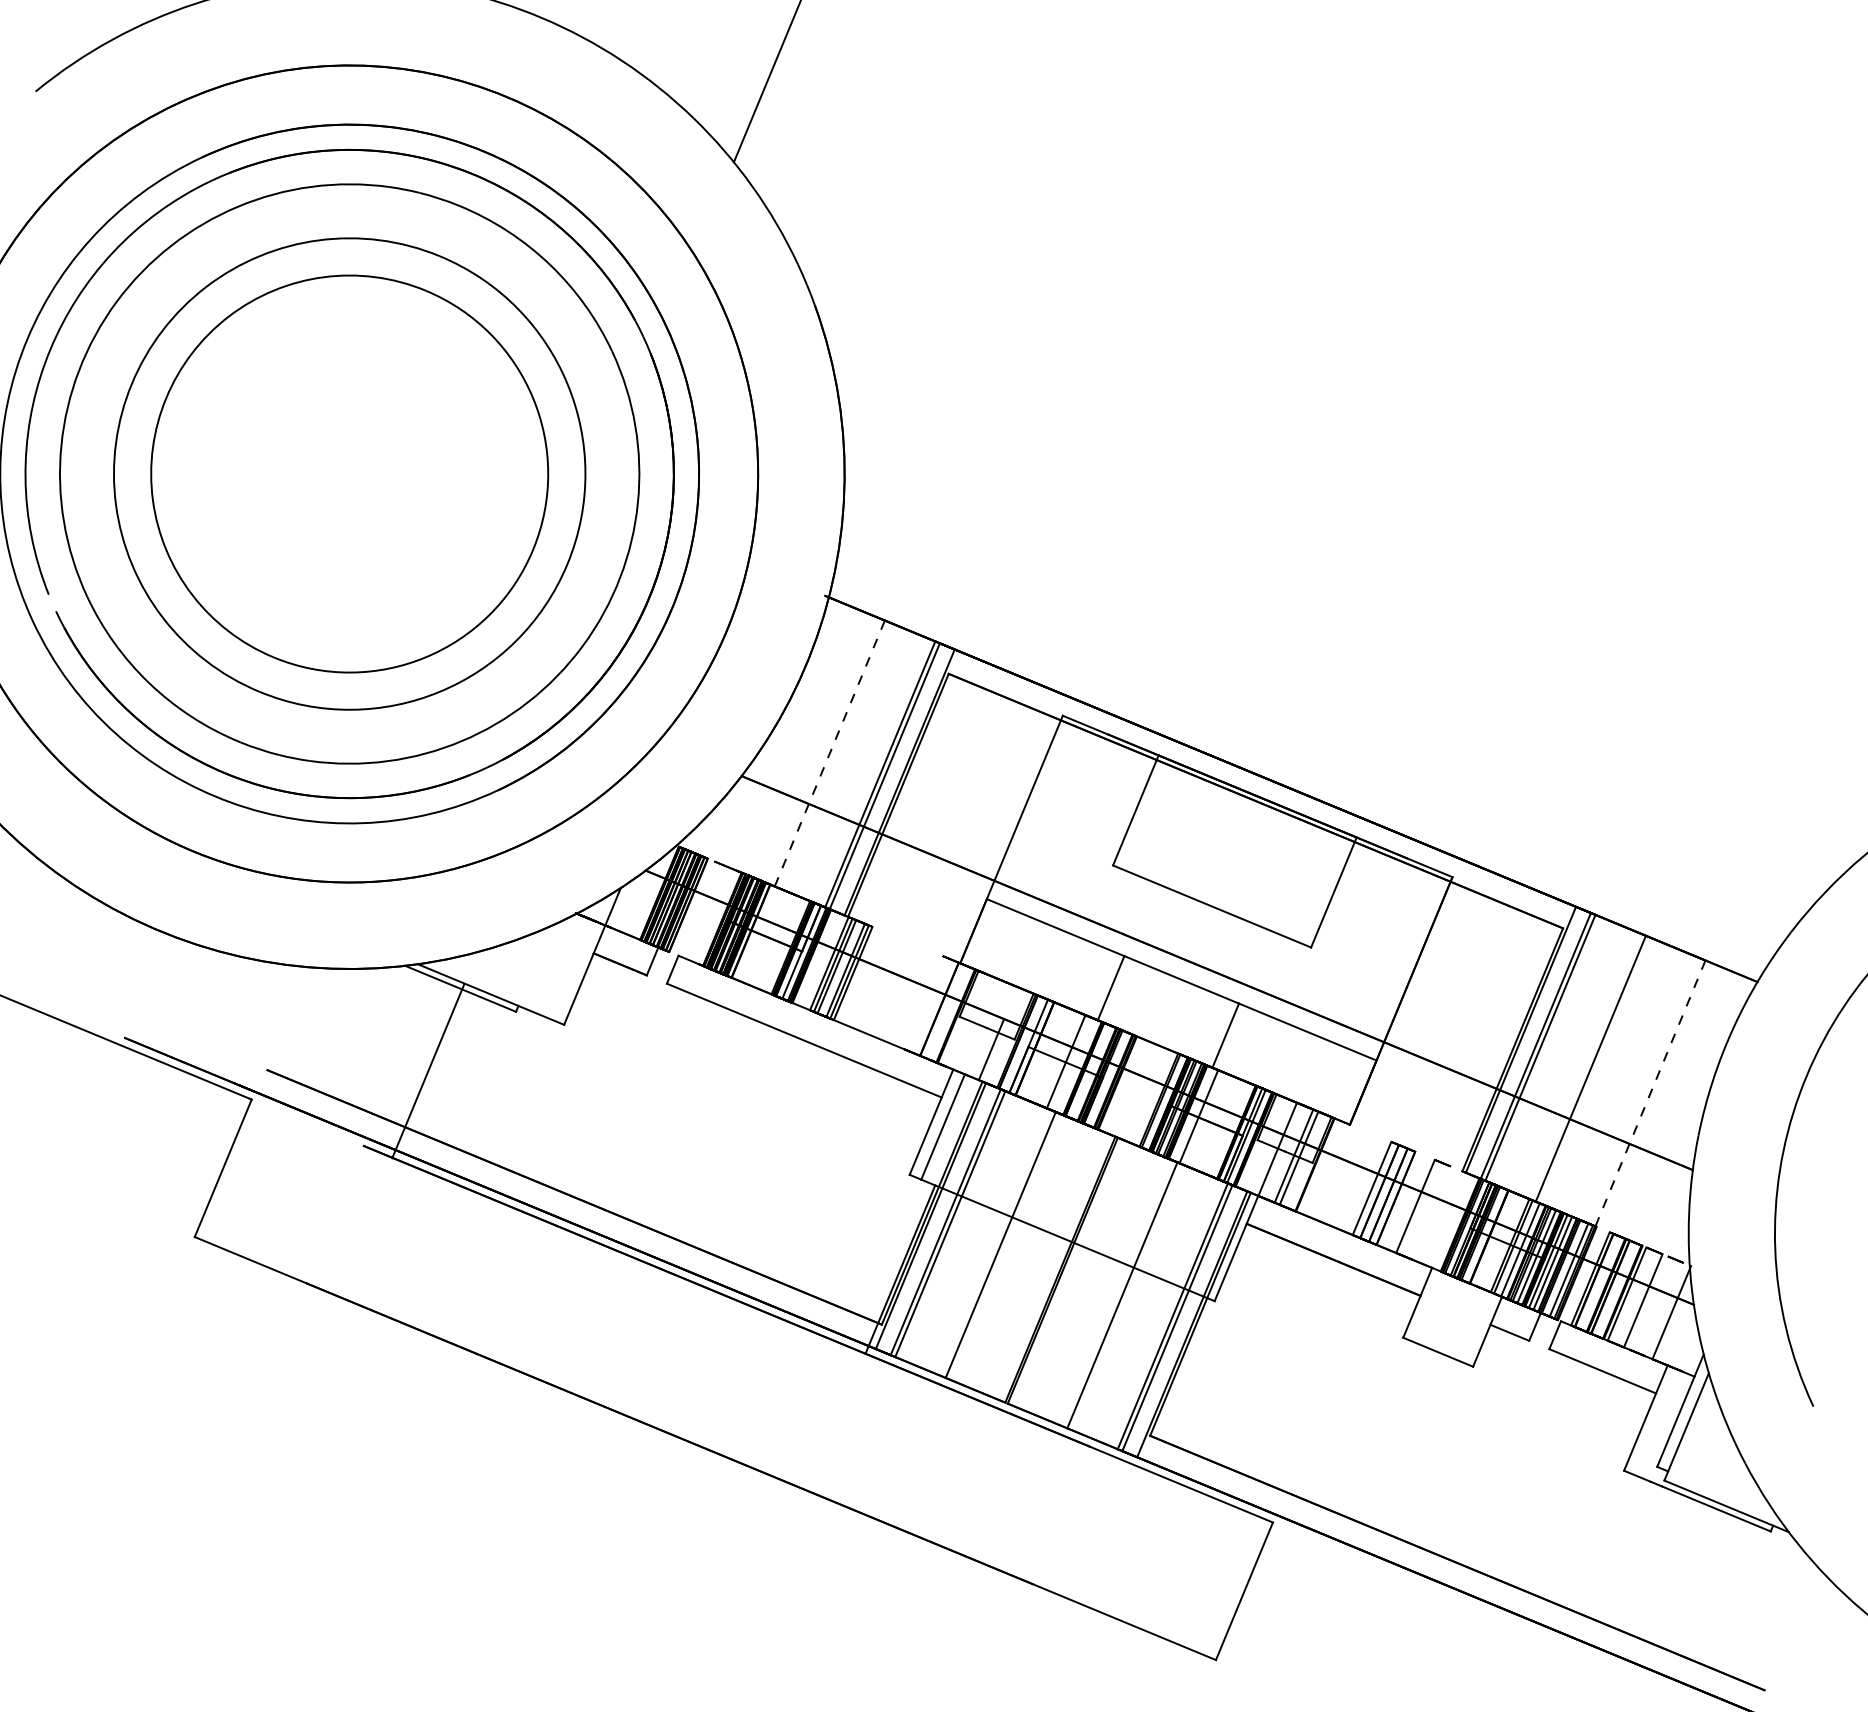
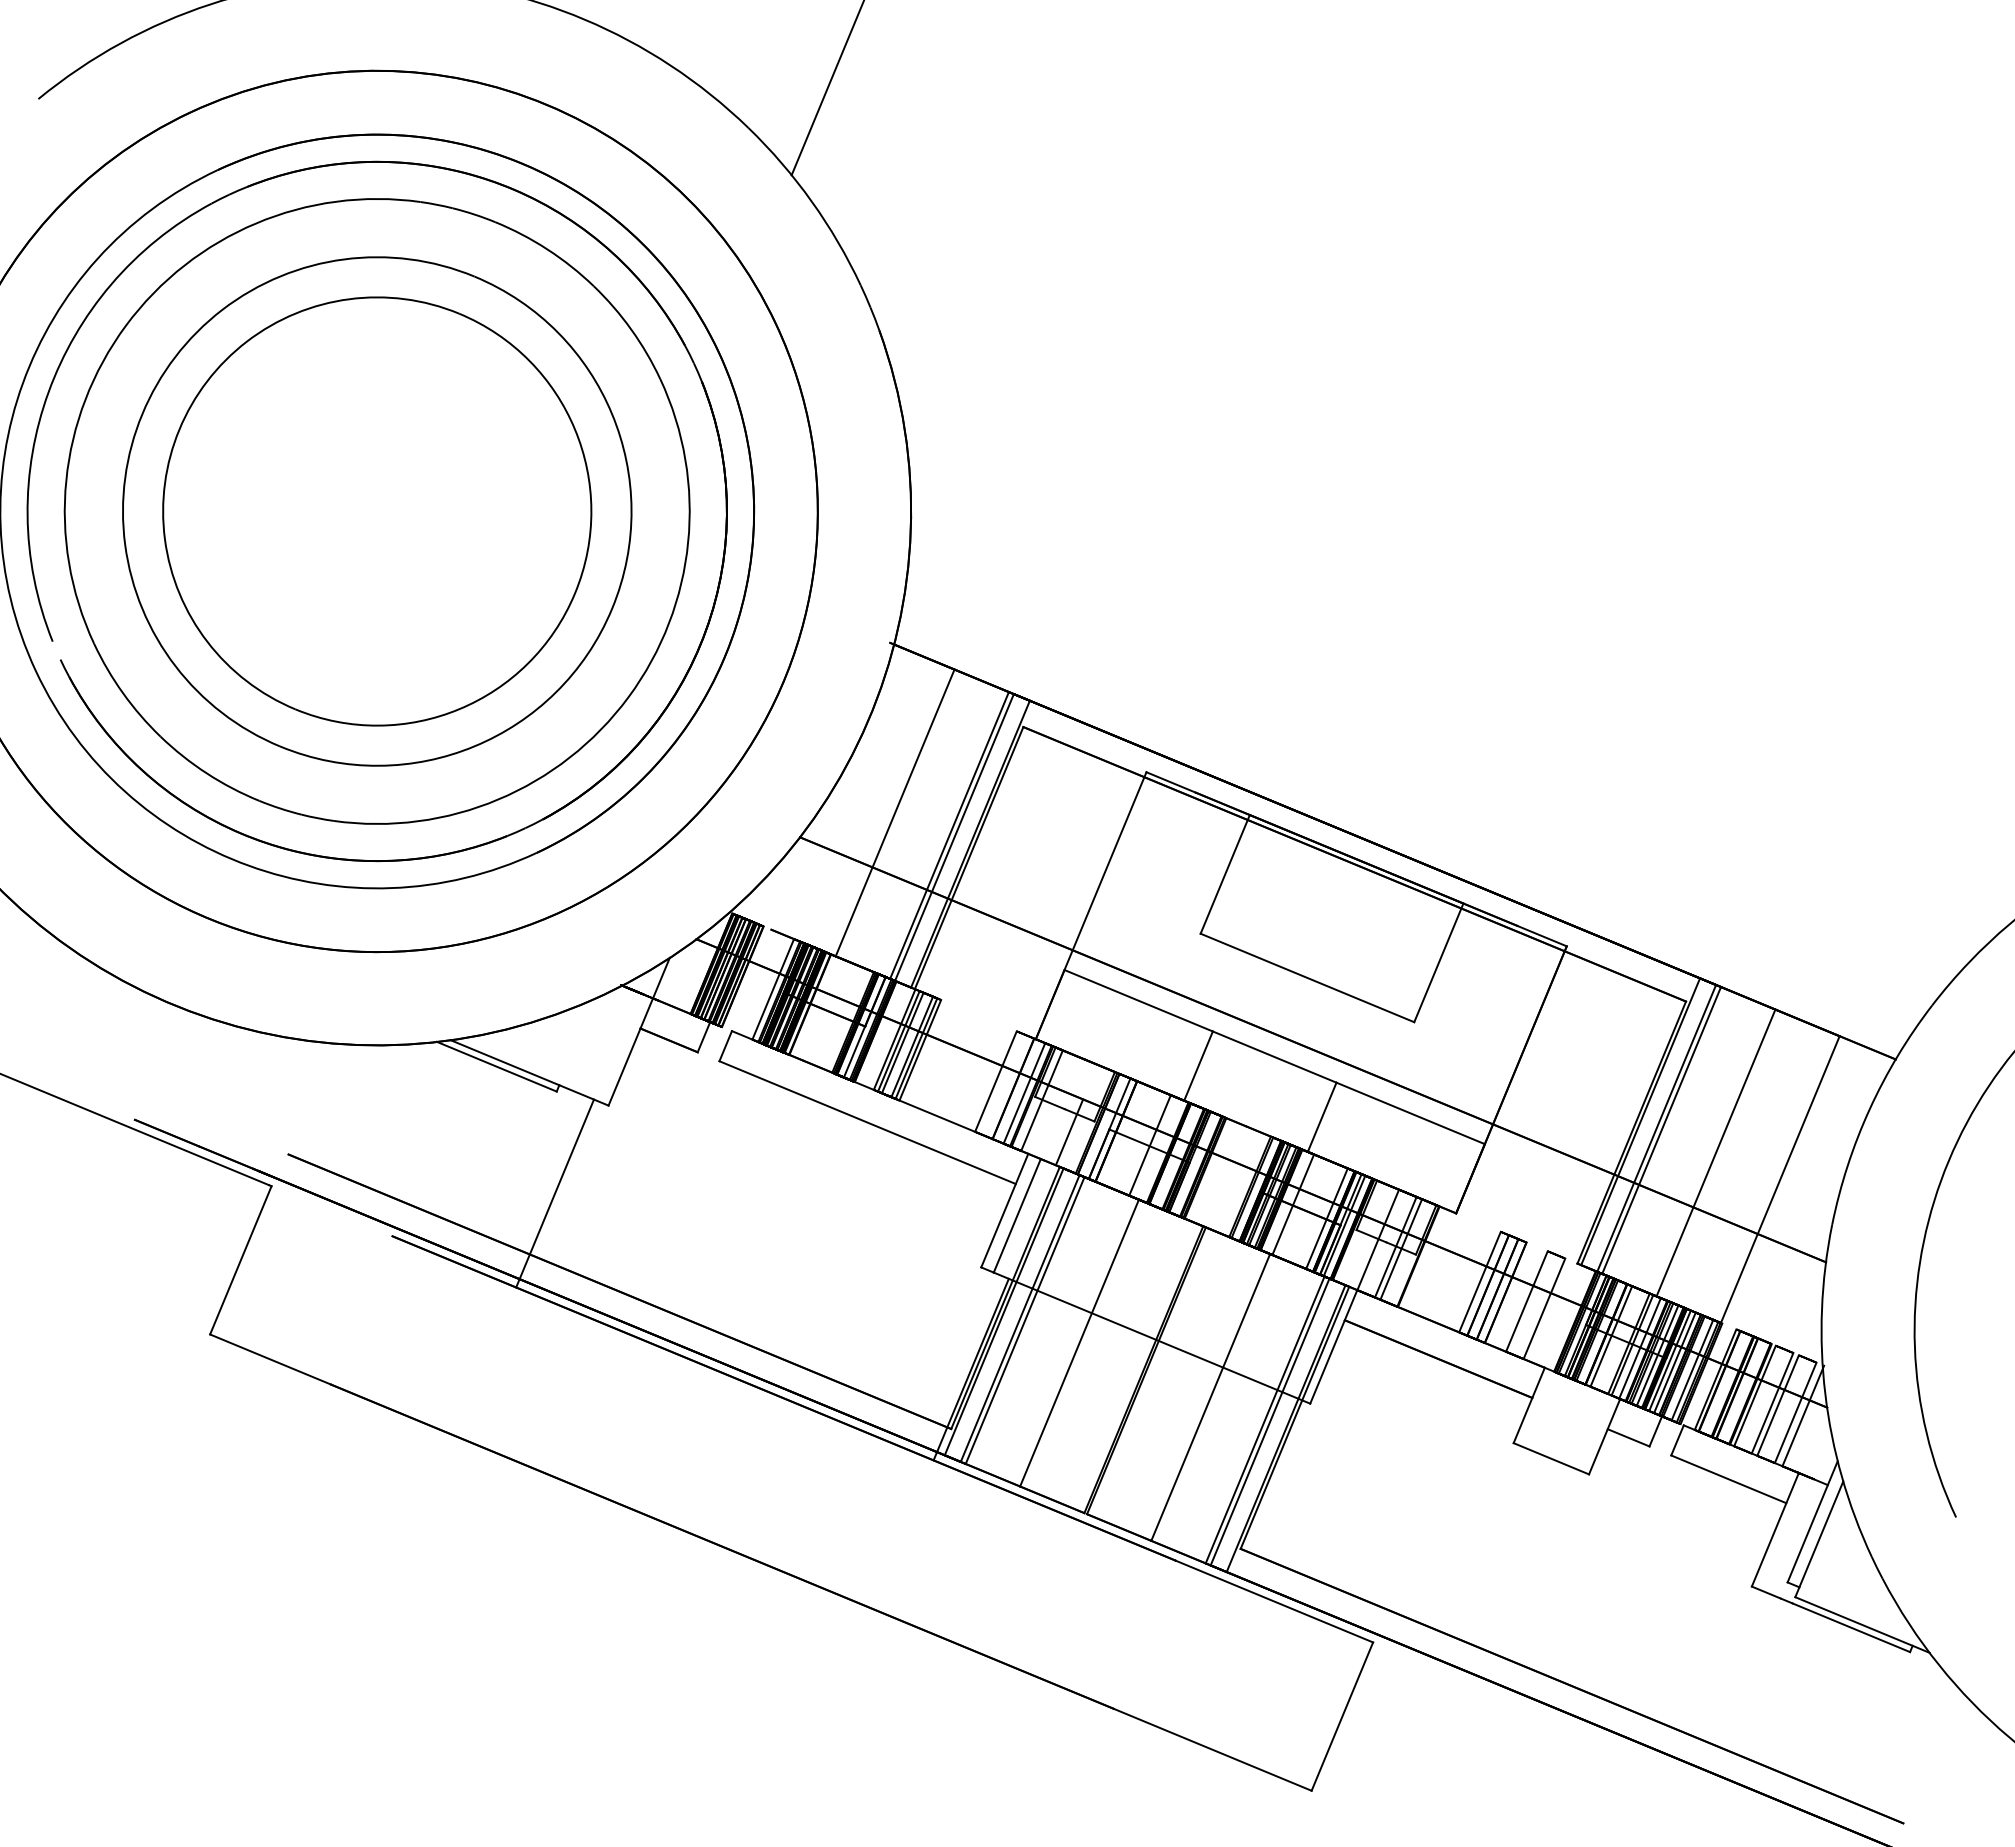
line: (830, 753) -> (895, 812), dashed -> solid
line: (717, 917) -> (773, 989), added
line: (922, 1002) -> (995, 1081), added
line: (949, 1013) -> (1024, 1093), added
line: (965, 1020) -> (1041, 1100), added
line: (428, 1071) -> (555, 1193), moved
line: (1650, 1093) -> (1780, 1179), dashed -> solid
line: (1229, 1129) -> (1326, 1218), added
line: (1431, 1212) -> (1544, 1308), added
line: (1493, 1238) -> (1611, 1336), added
line: (1647, 1302) -> (1777, 1405), added
line: (1664, 1309) -> (1795, 1412), added

